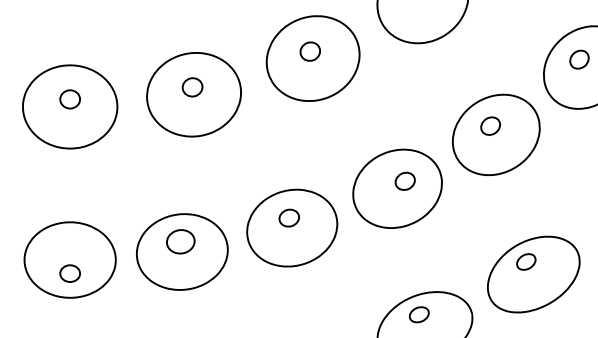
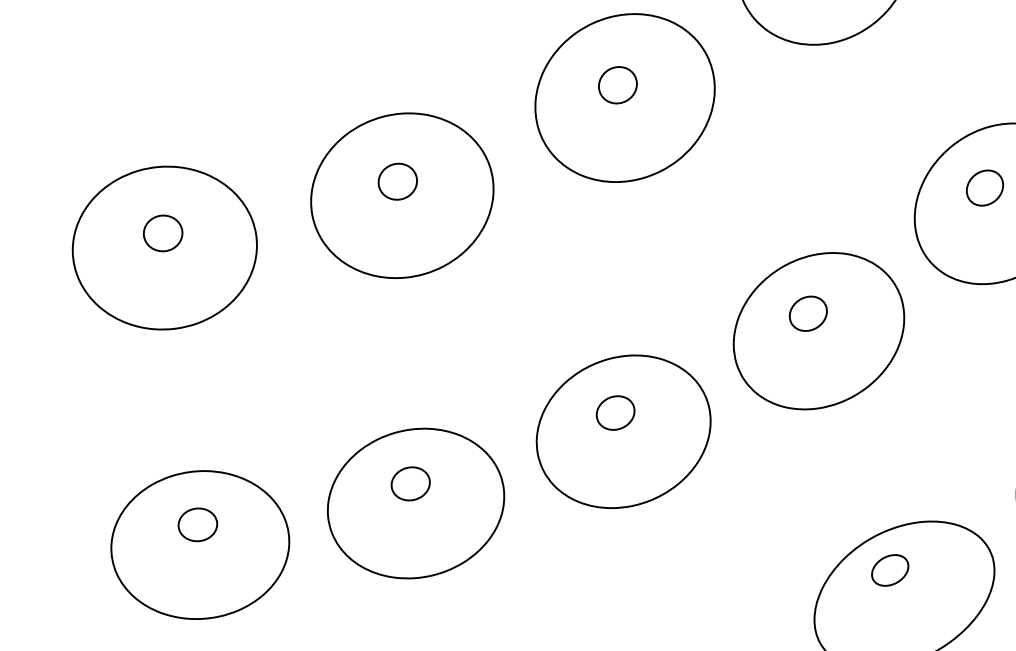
part: (404, 180) -> (806, 312), moved
part: (180, 241) -> (410, 483), size x0.71
part: (69, 273) -> (196, 524), moved

